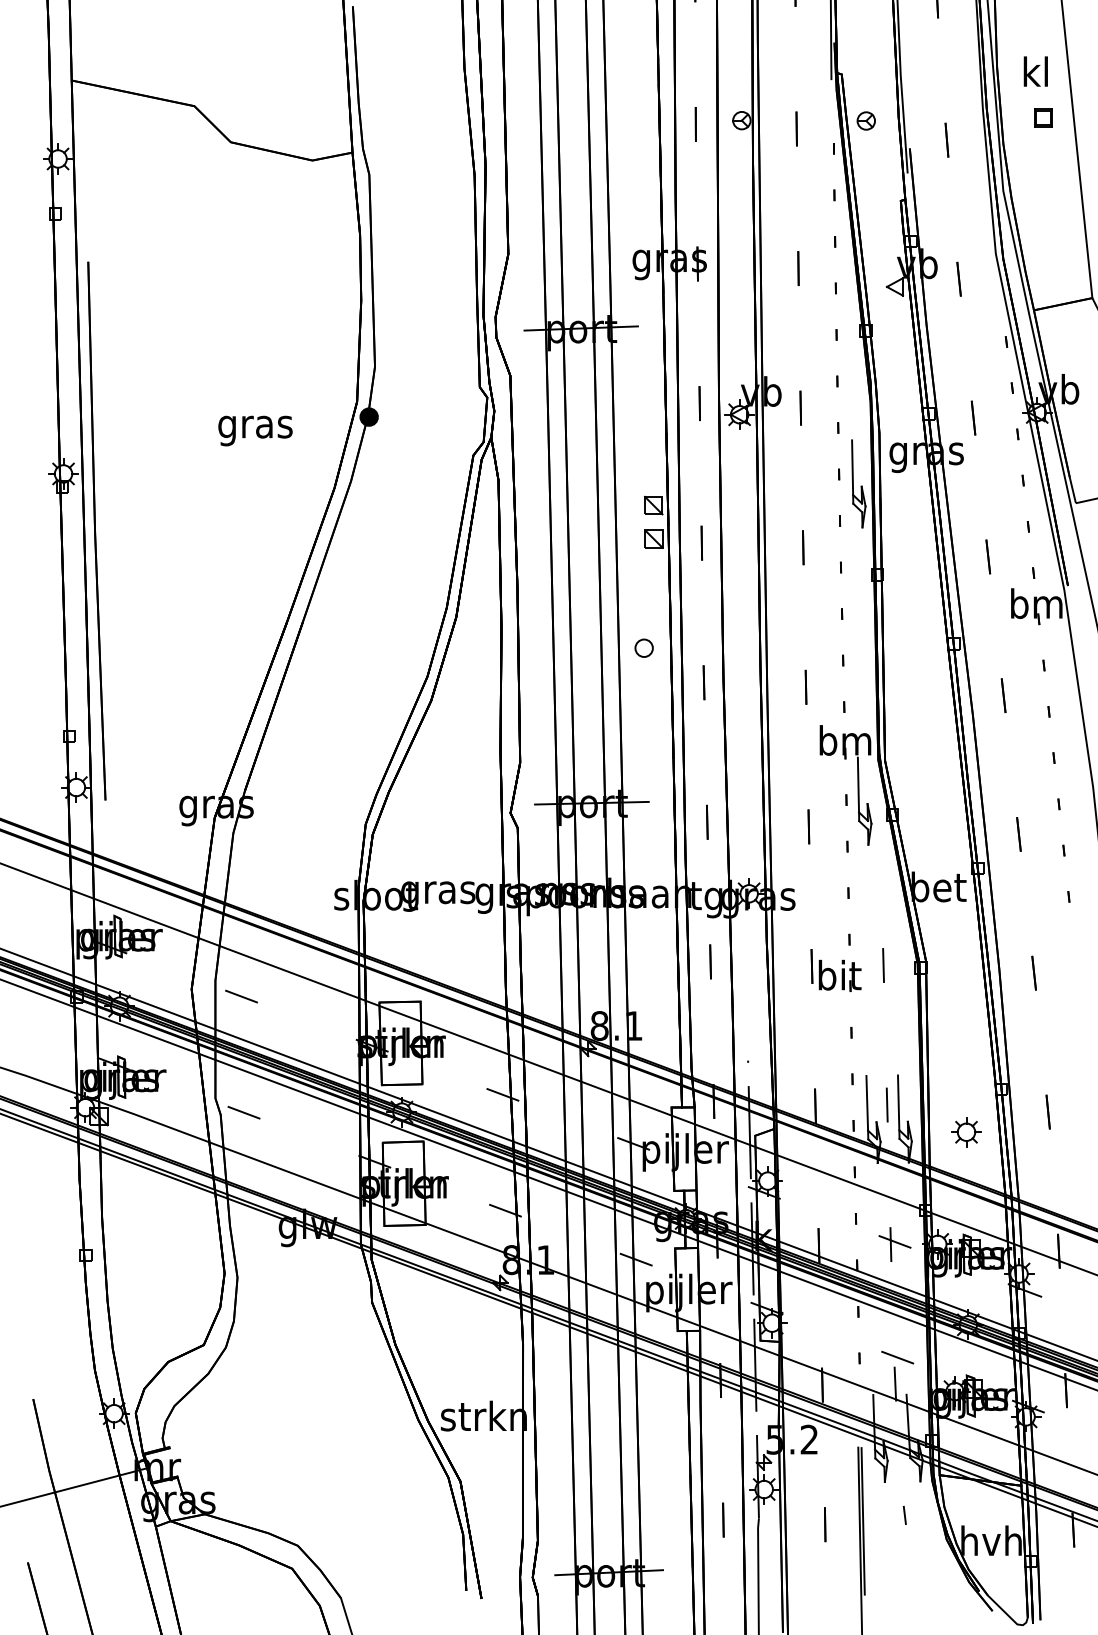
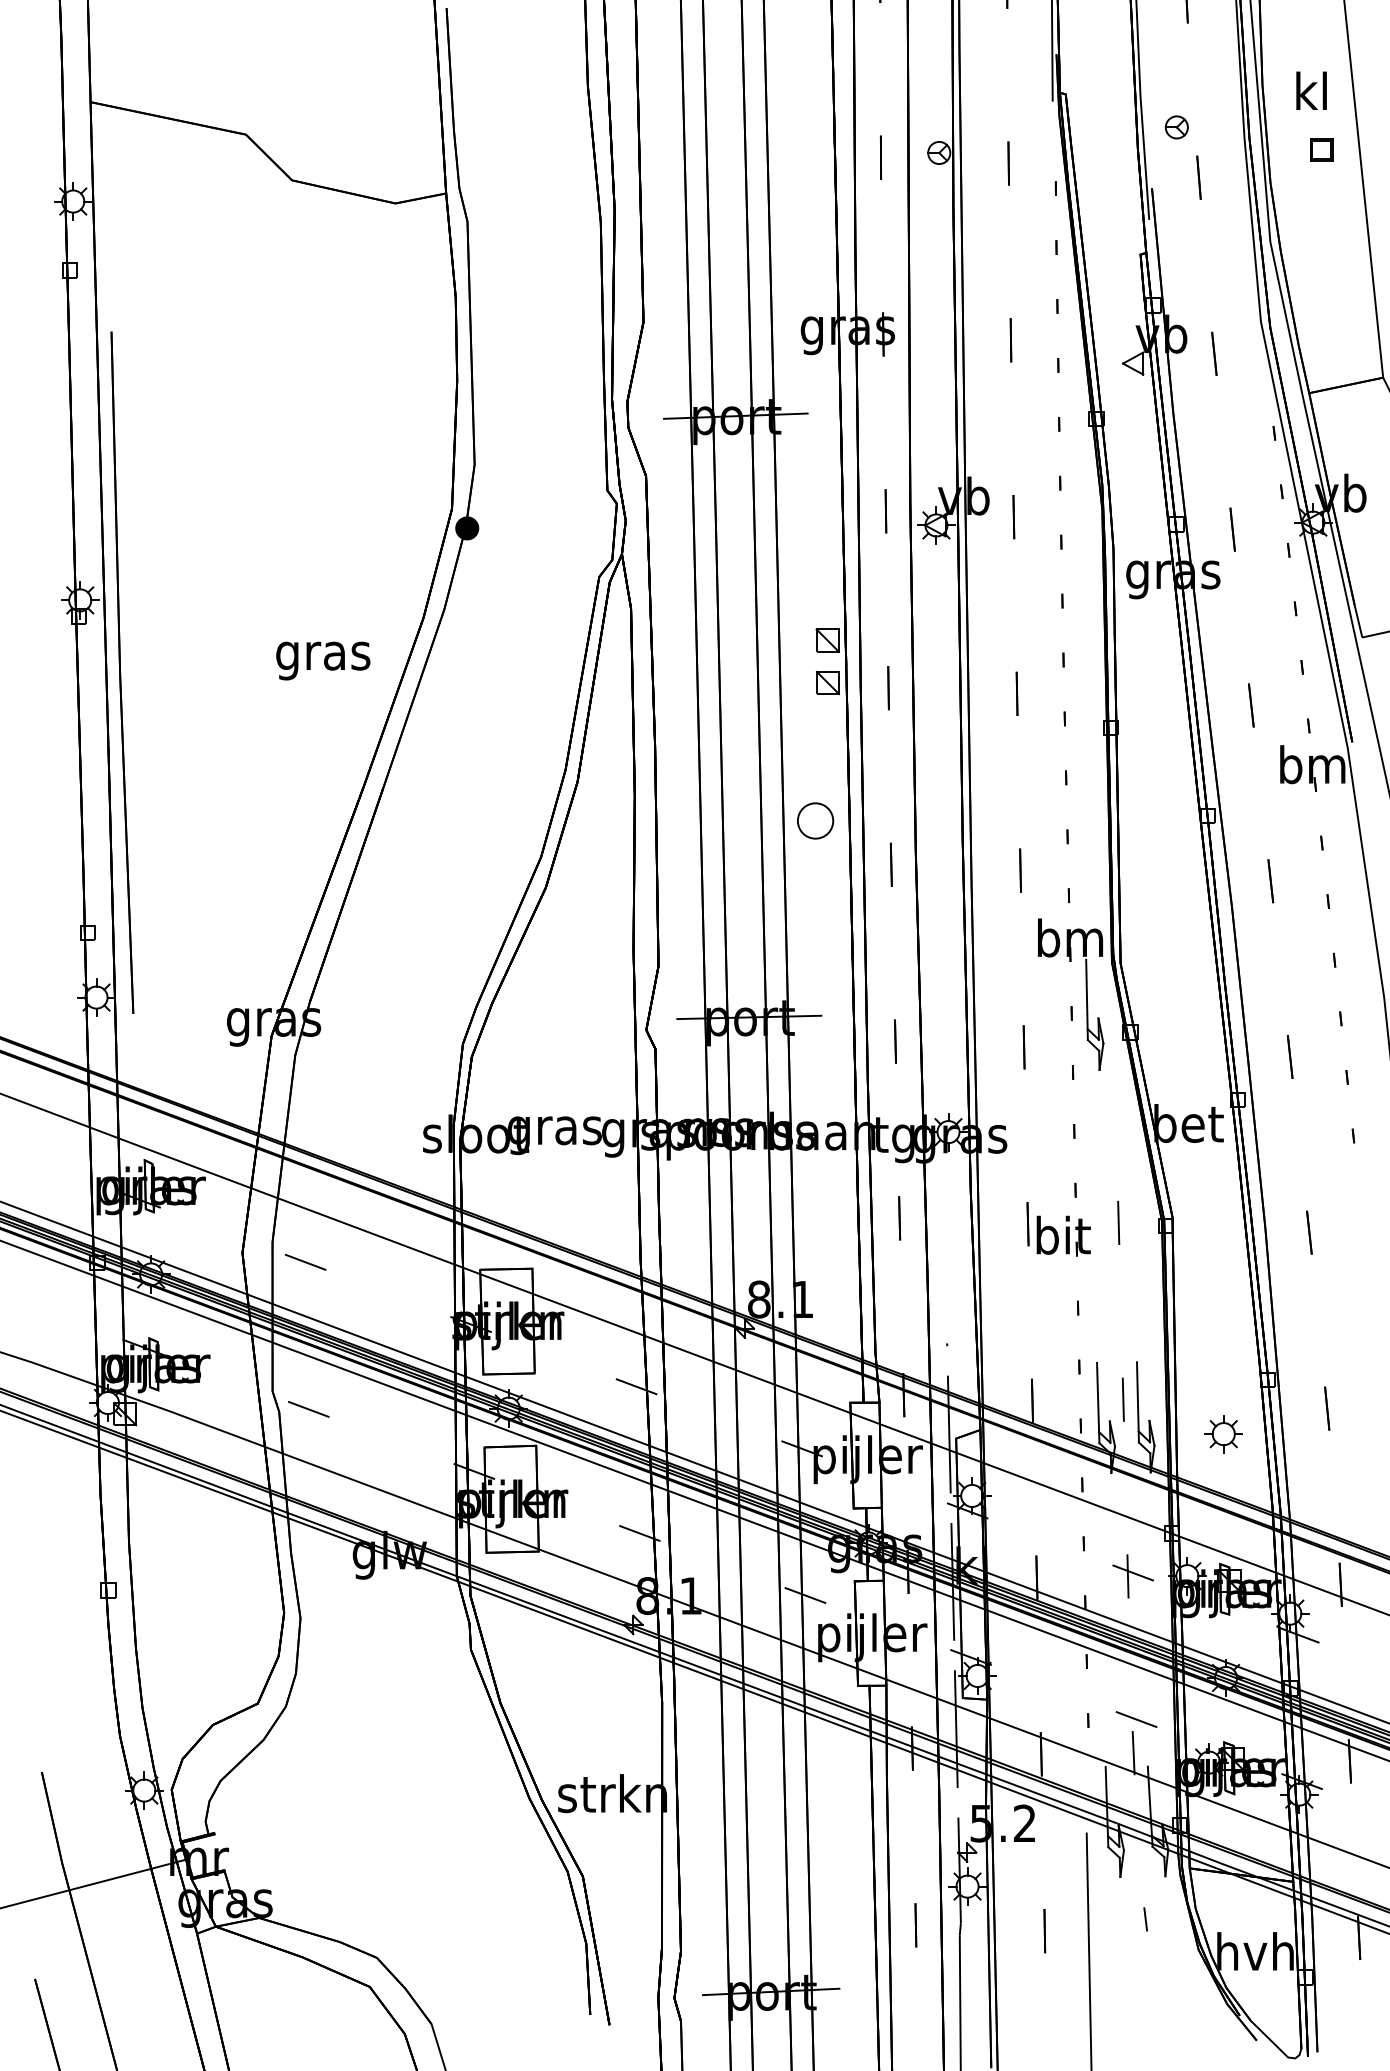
part: (866, 121) -> (1176, 127), moved
text: (255, 430) -> (323, 660), moved
part: (858, 484) -> (1087, 613), removed
part: (644, 648) -> (815, 821), size x1.6
line: (862, 1521) -> (1092, 1926), removed

